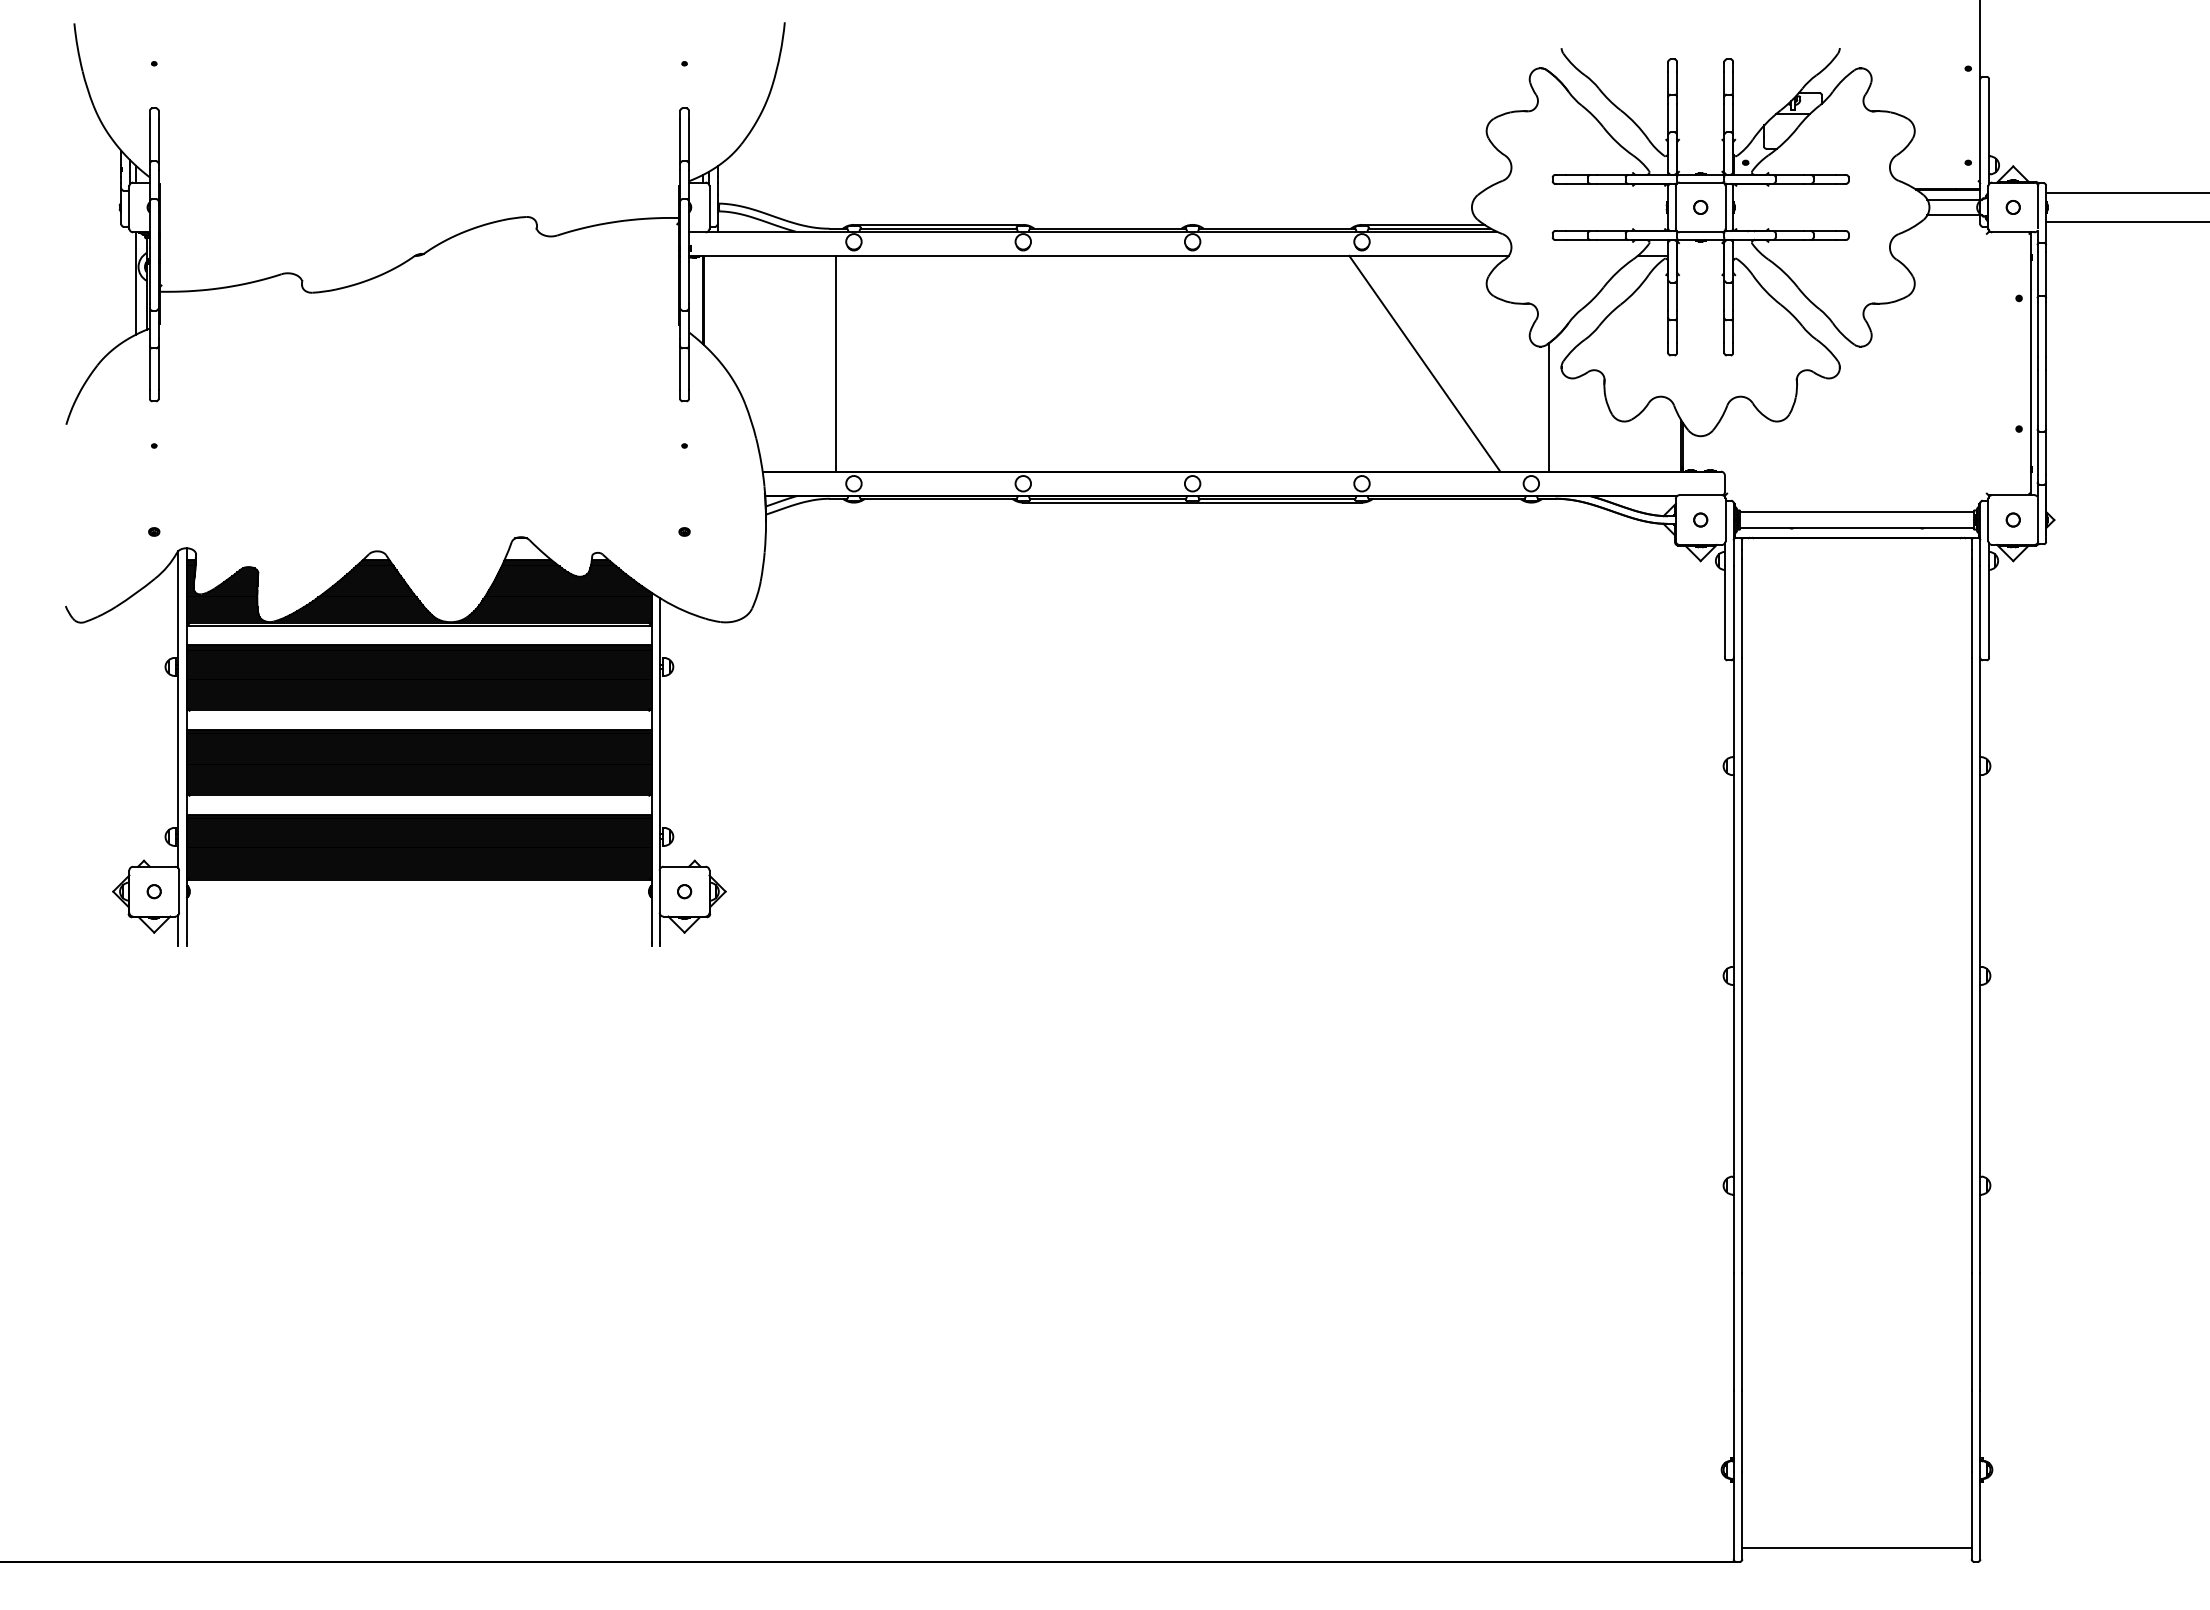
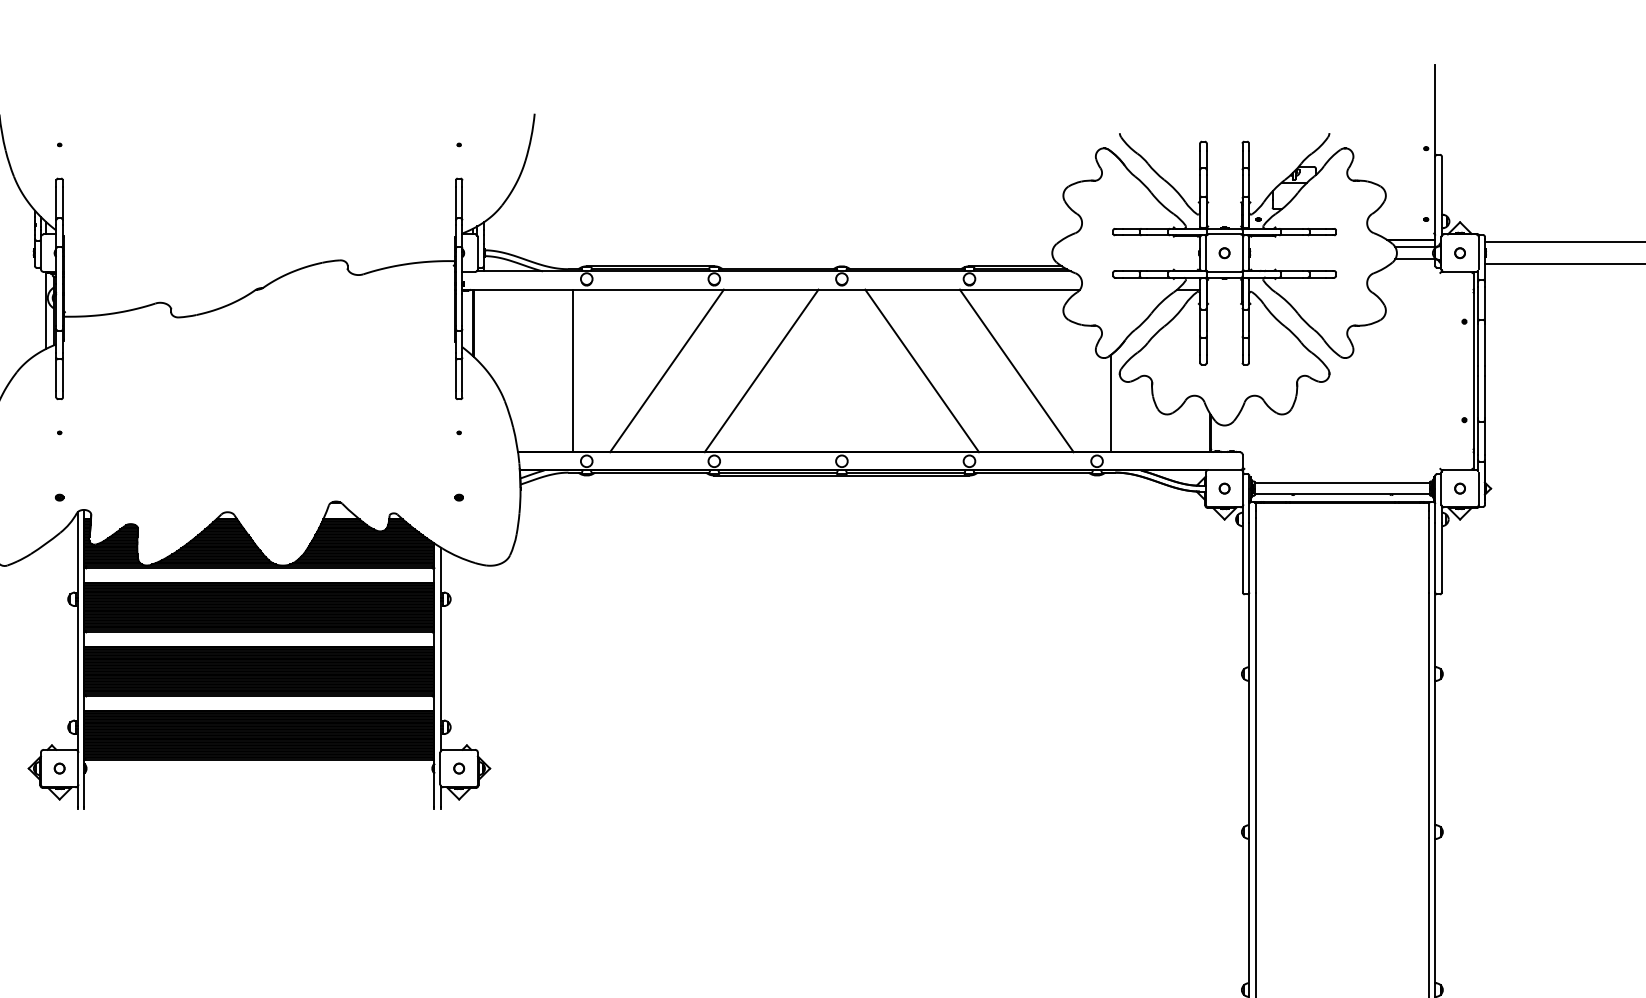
line: (960, 363) -> (667, 370), added
line: (1085, 363) -> (761, 370), added
line: (1298, 363) -> (921, 370), added

